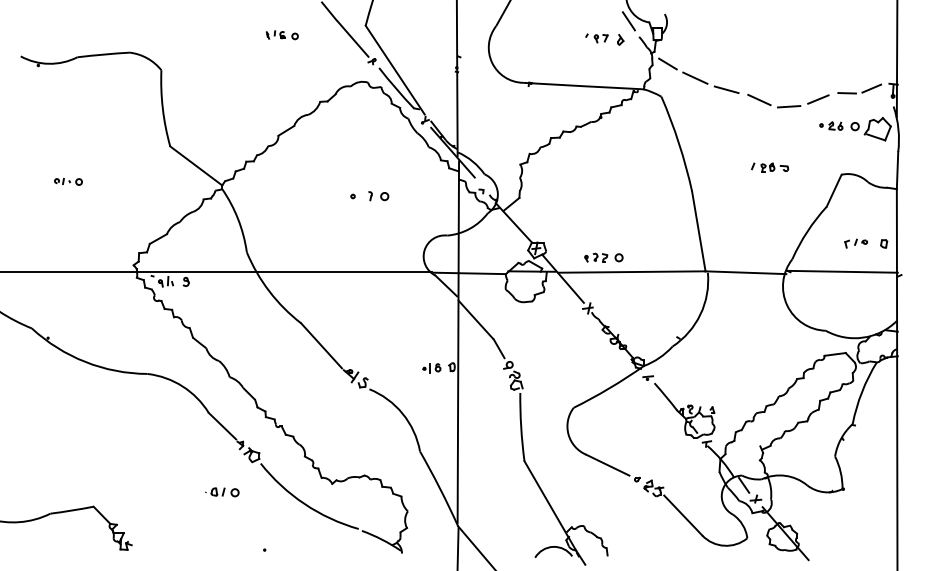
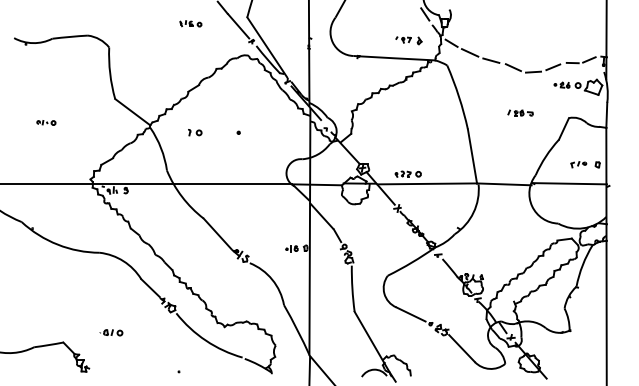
part: (604, 39) -> (408, 40), moved
part: (379, 195) -> (195, 132), moved
part: (222, 491) -> (111, 332), moved

